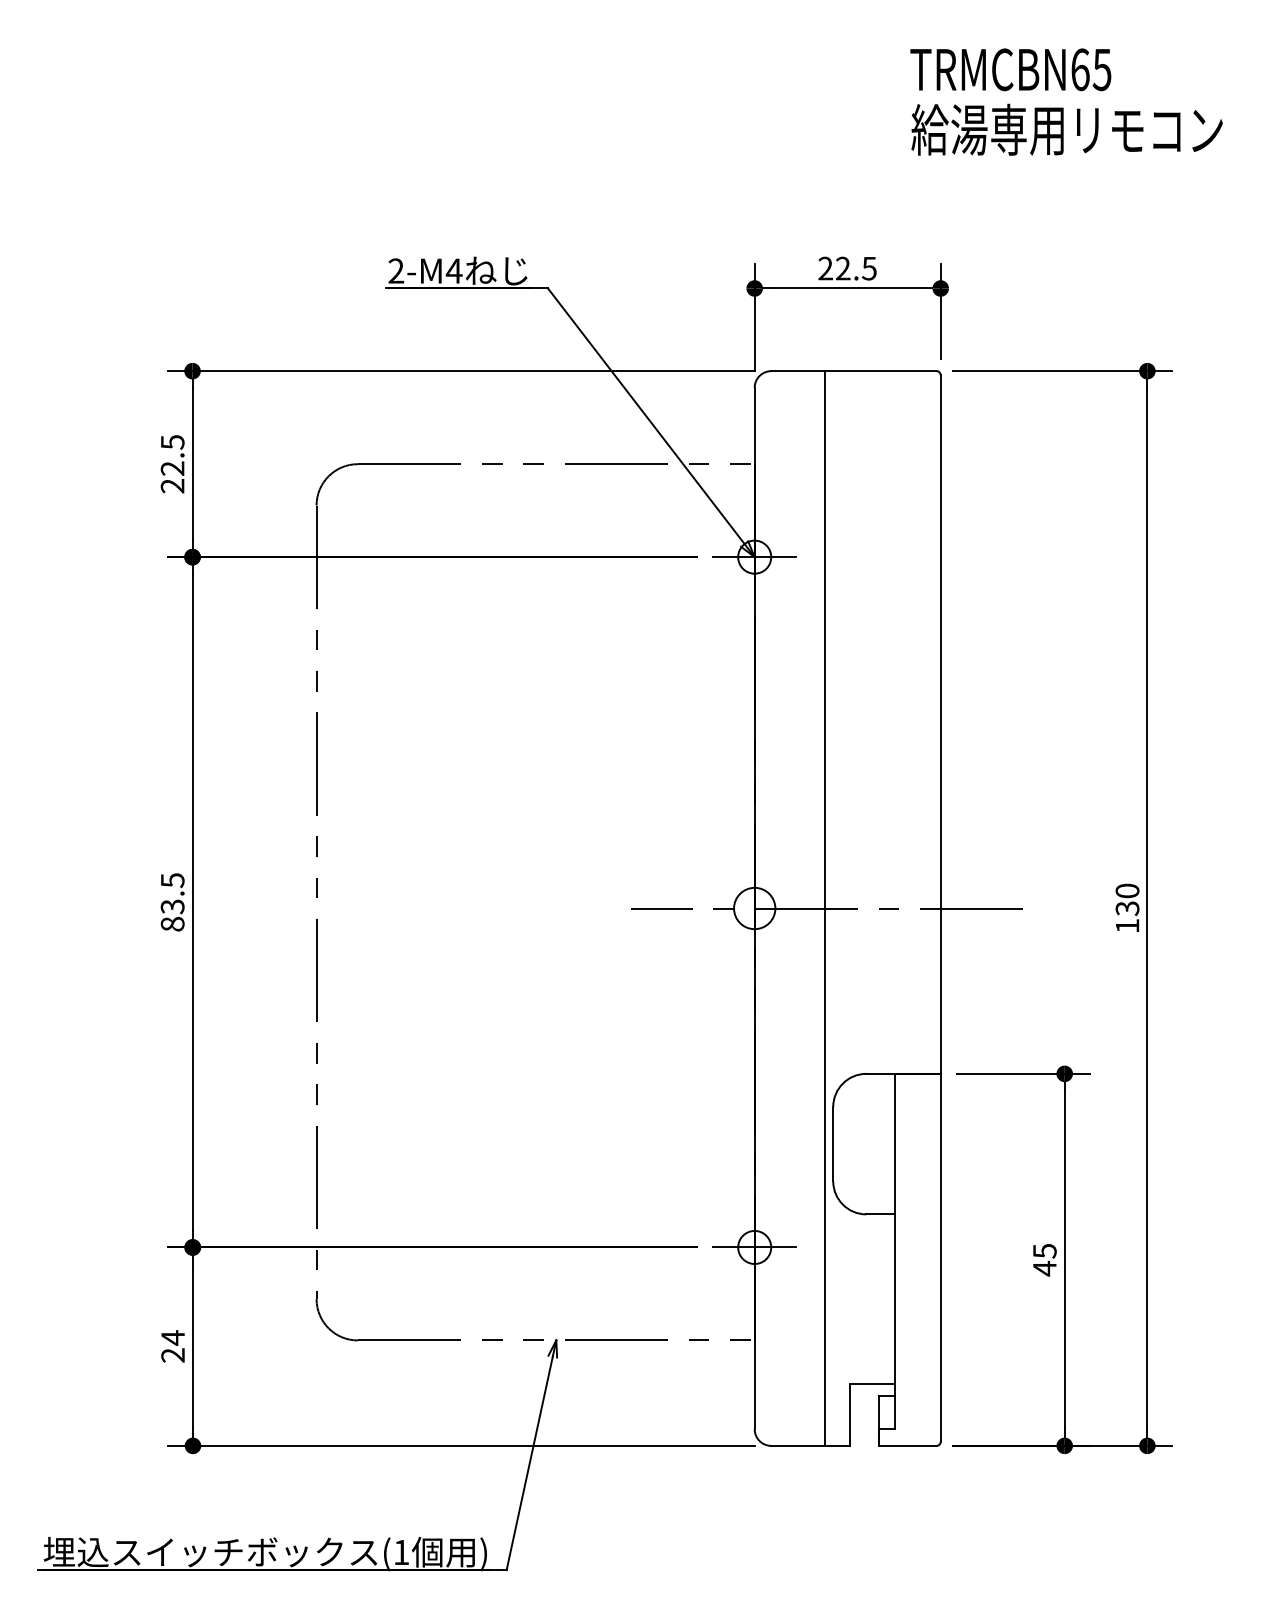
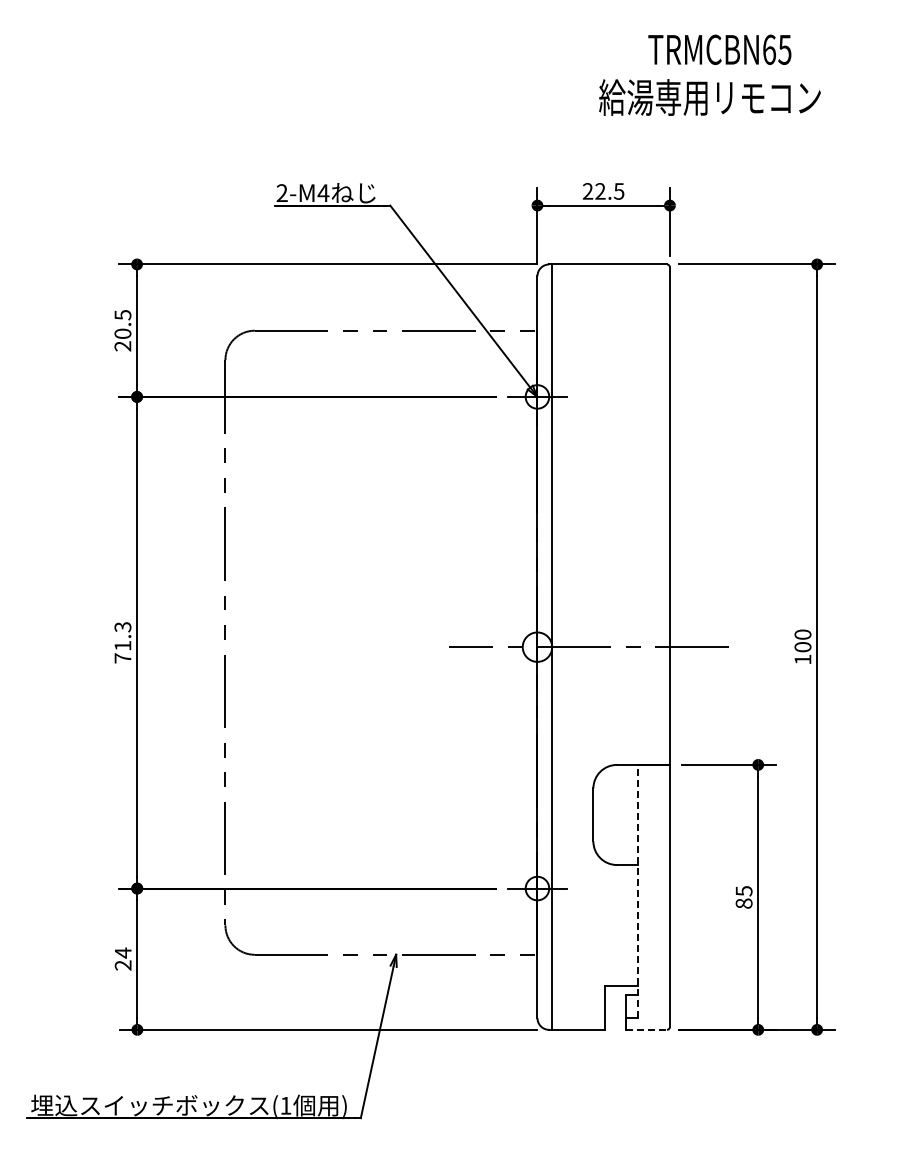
text: (1066, 129) -> (709, 97), moved
text: (172, 468) -> (122, 333), 22.5 -> 20.5
text: (172, 901) -> (122, 642), 83.5 -> 71.3
line: (824, 907) -> (551, 646), moved
text: (1126, 908) -> (802, 647), 130 -> 100
line: (895, 1251) -> (637, 891), solid -> dashed
text: (1044, 1268) -> (743, 903), 45 -> 85
line: (907, 1445) -> (646, 1029), solid -> dashed

